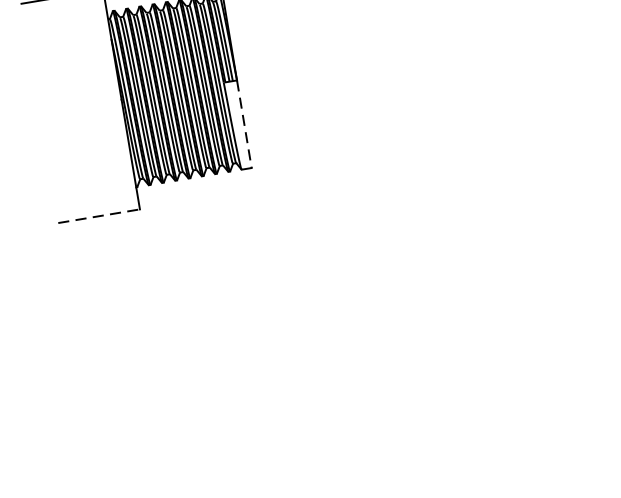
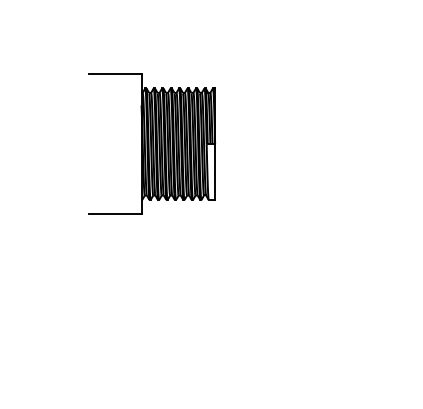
line: (244, 124) -> (215, 172), dashed -> solid
line: (99, 216) -> (115, 214), dashed -> solid

